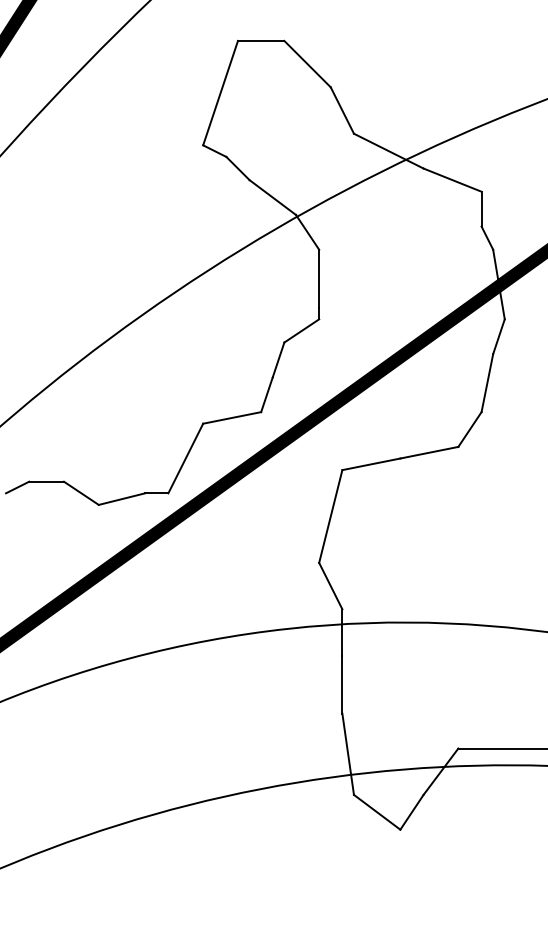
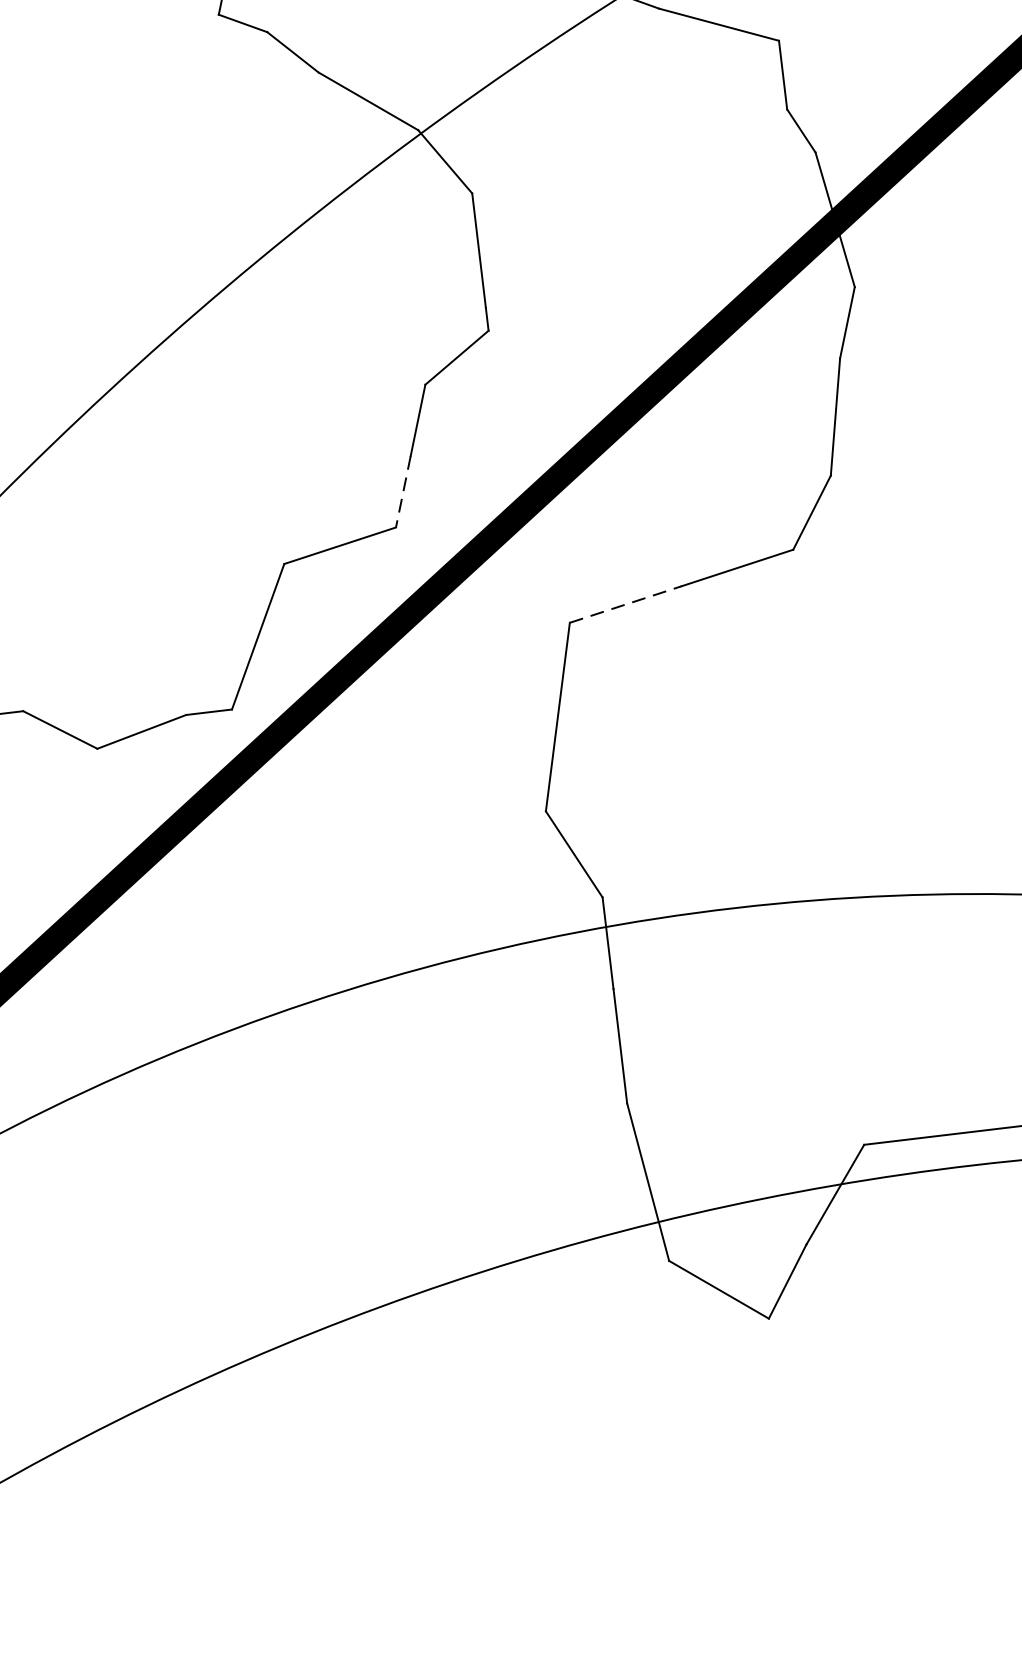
line: (266, 395) -> (402, 493), solid -> dashed
line: (371, 464) -> (625, 604), solid -> dashed

